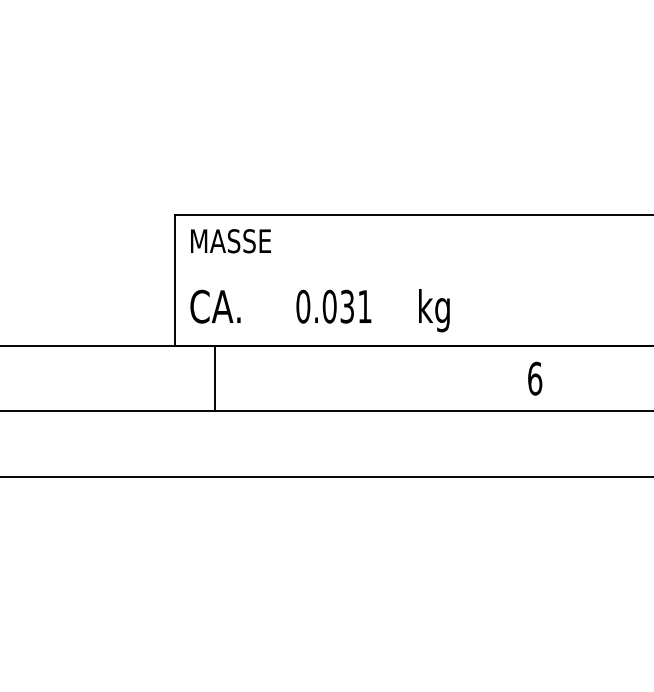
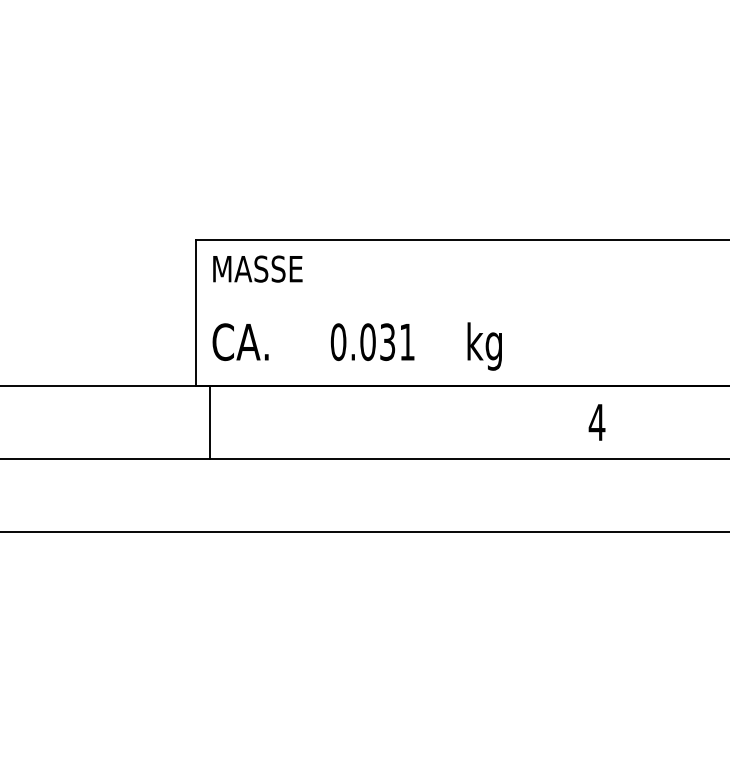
line: (214, 378) -> (209, 422), moved
text: (534, 378) -> (596, 422), 6 -> 4

